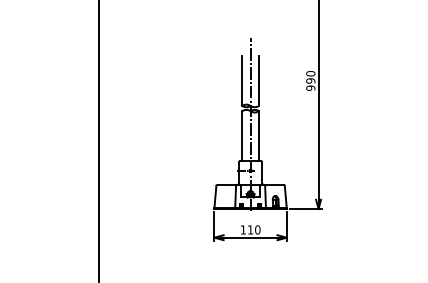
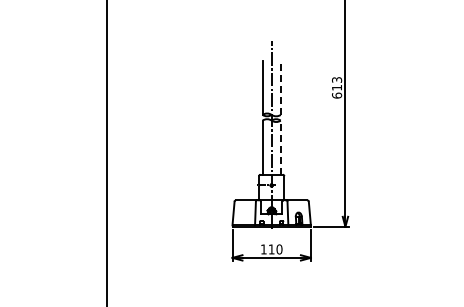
line: (258, 80) -> (280, 87), solid -> dashed
text: (311, 80) -> (337, 87), 990 -> 613
line: (258, 135) -> (280, 147), solid -> dashed

